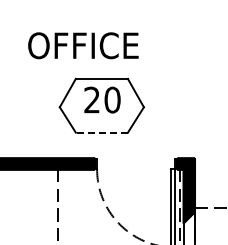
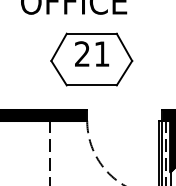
text: (112, 99) -> (101, 53), 20 -> 21
line: (101, 132) -> (91, 85), dashed -> solid

